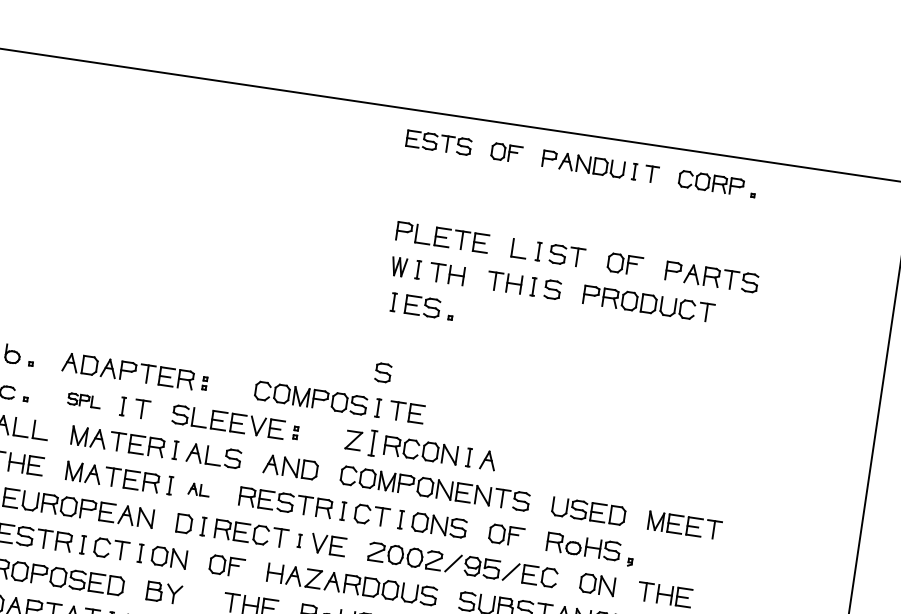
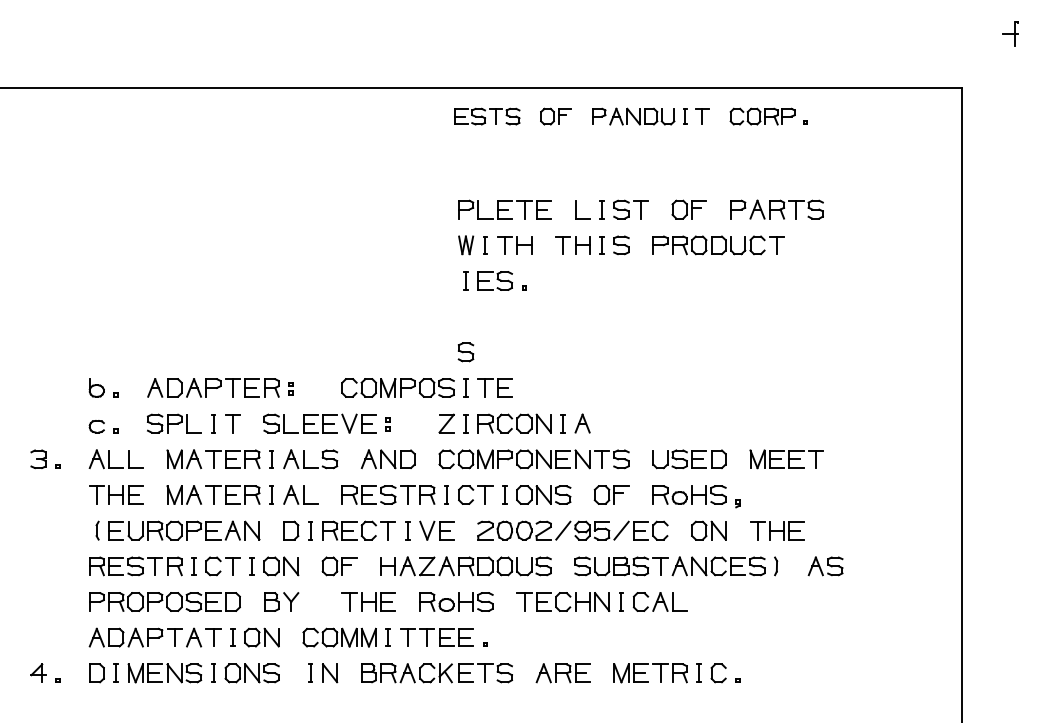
part: (84, 400) -> (174, 423), size x1.67
part: (372, 443) -> (465, 423), size x0.71
part: (198, 489) -> (300, 494), size x1.67
part: (299, 540) -> (407, 530), size x1.43

